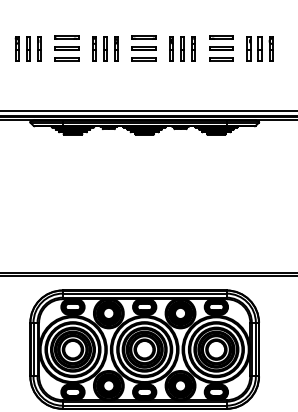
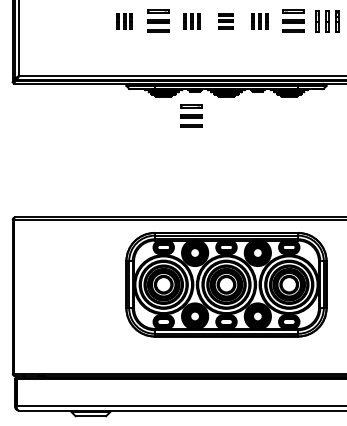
part: (143, 47) -> (225, 20), size x0.7
part: (28, 48) -> (124, 21), size x0.7
part: (104, 48) -> (191, 21), size x0.7
part: (182, 48) -> (259, 21), size x0.7
part: (104, 156) -> (191, 115), added

